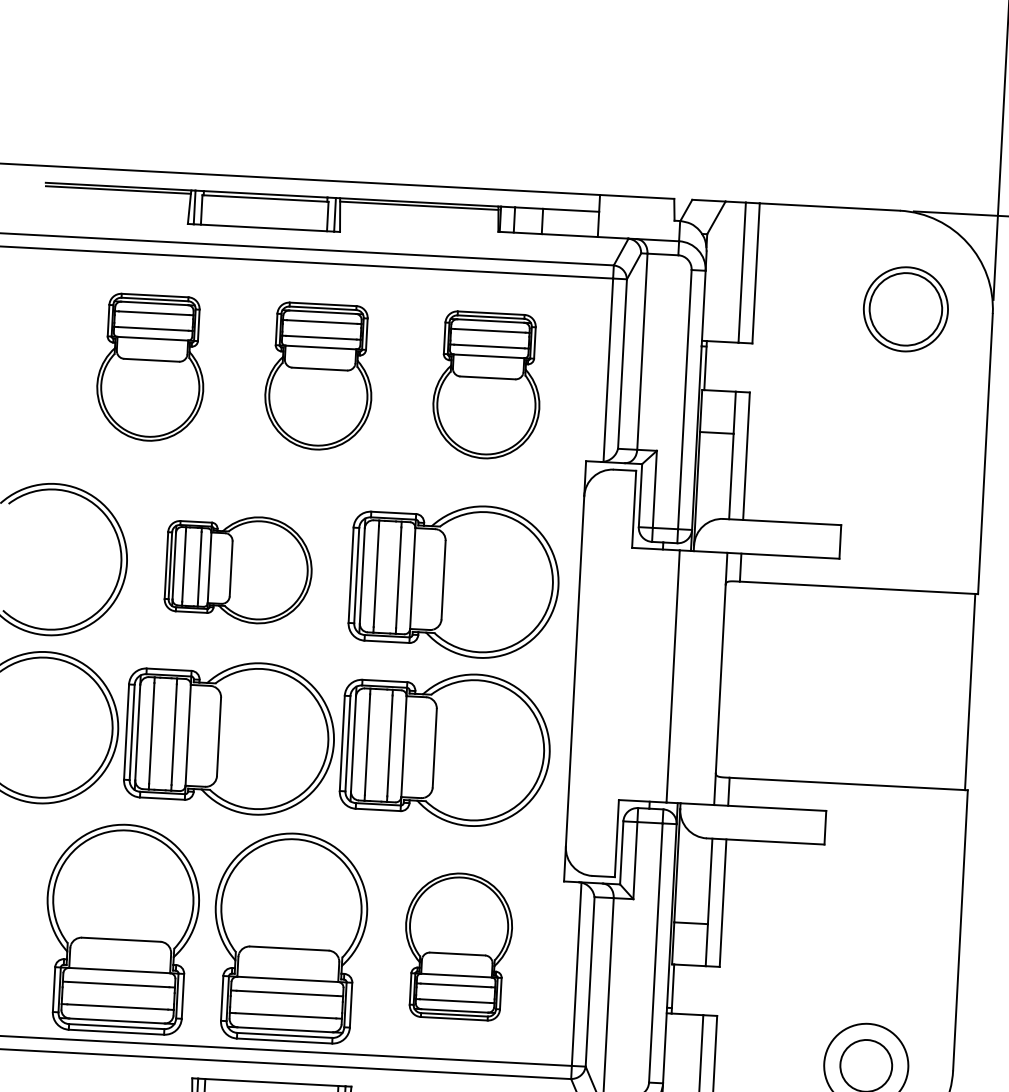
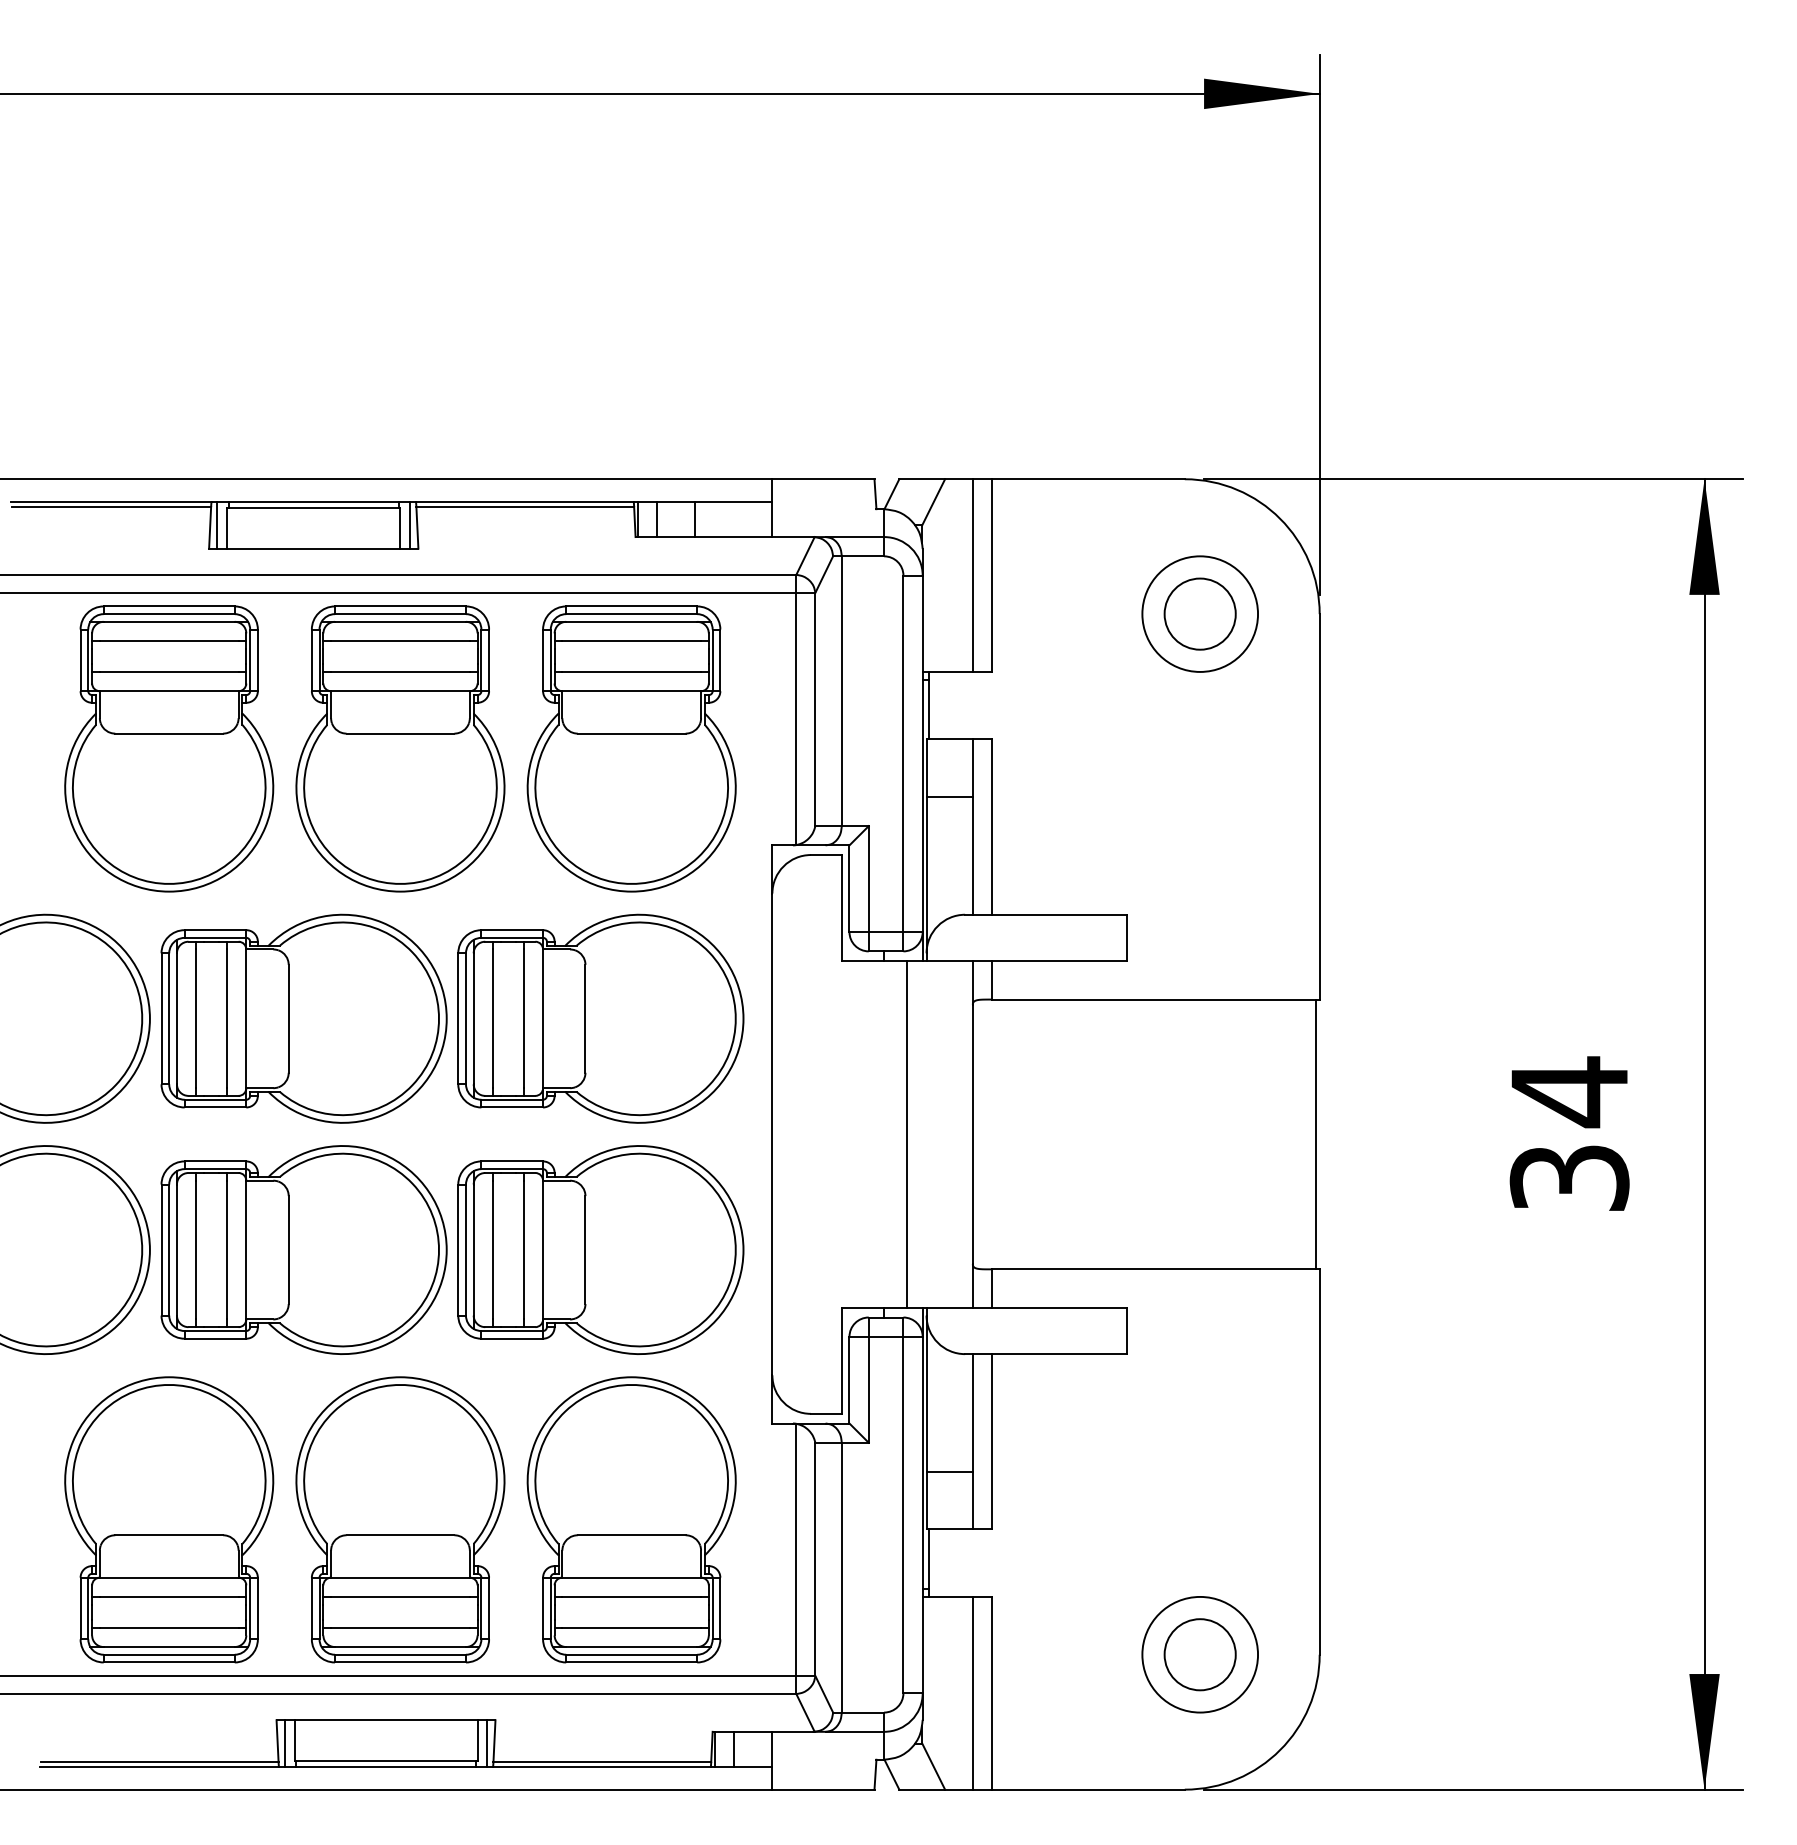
circle: (905, 308) -> (1199, 613), size x0.71
part: (151, 367) -> (169, 748), size x1.43
part: (319, 376) -> (400, 748), size x1.43
part: (487, 385) -> (631, 748), size x1.43
part: (238, 569) -> (303, 1018), size x1.43
part: (457, 945) -> (631, 1519), size x1.43

